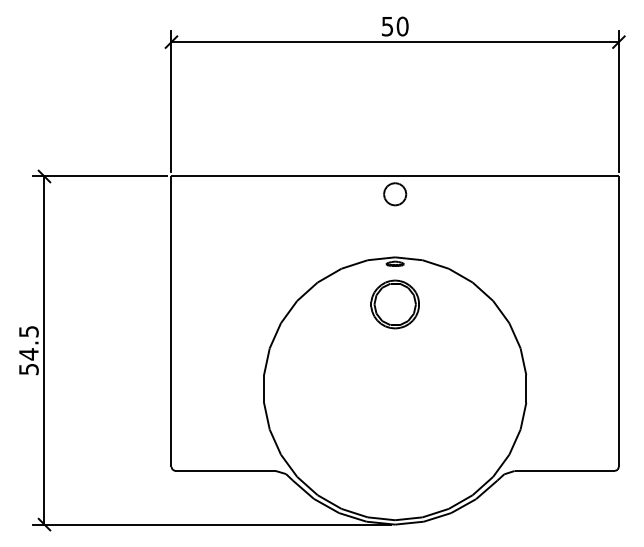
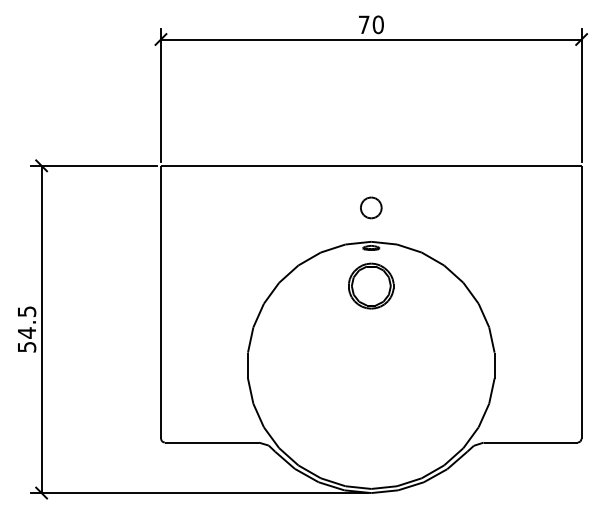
text: (387, 26) -> (364, 24), 50 -> 70
part: (395, 194) -> (371, 208), moved

